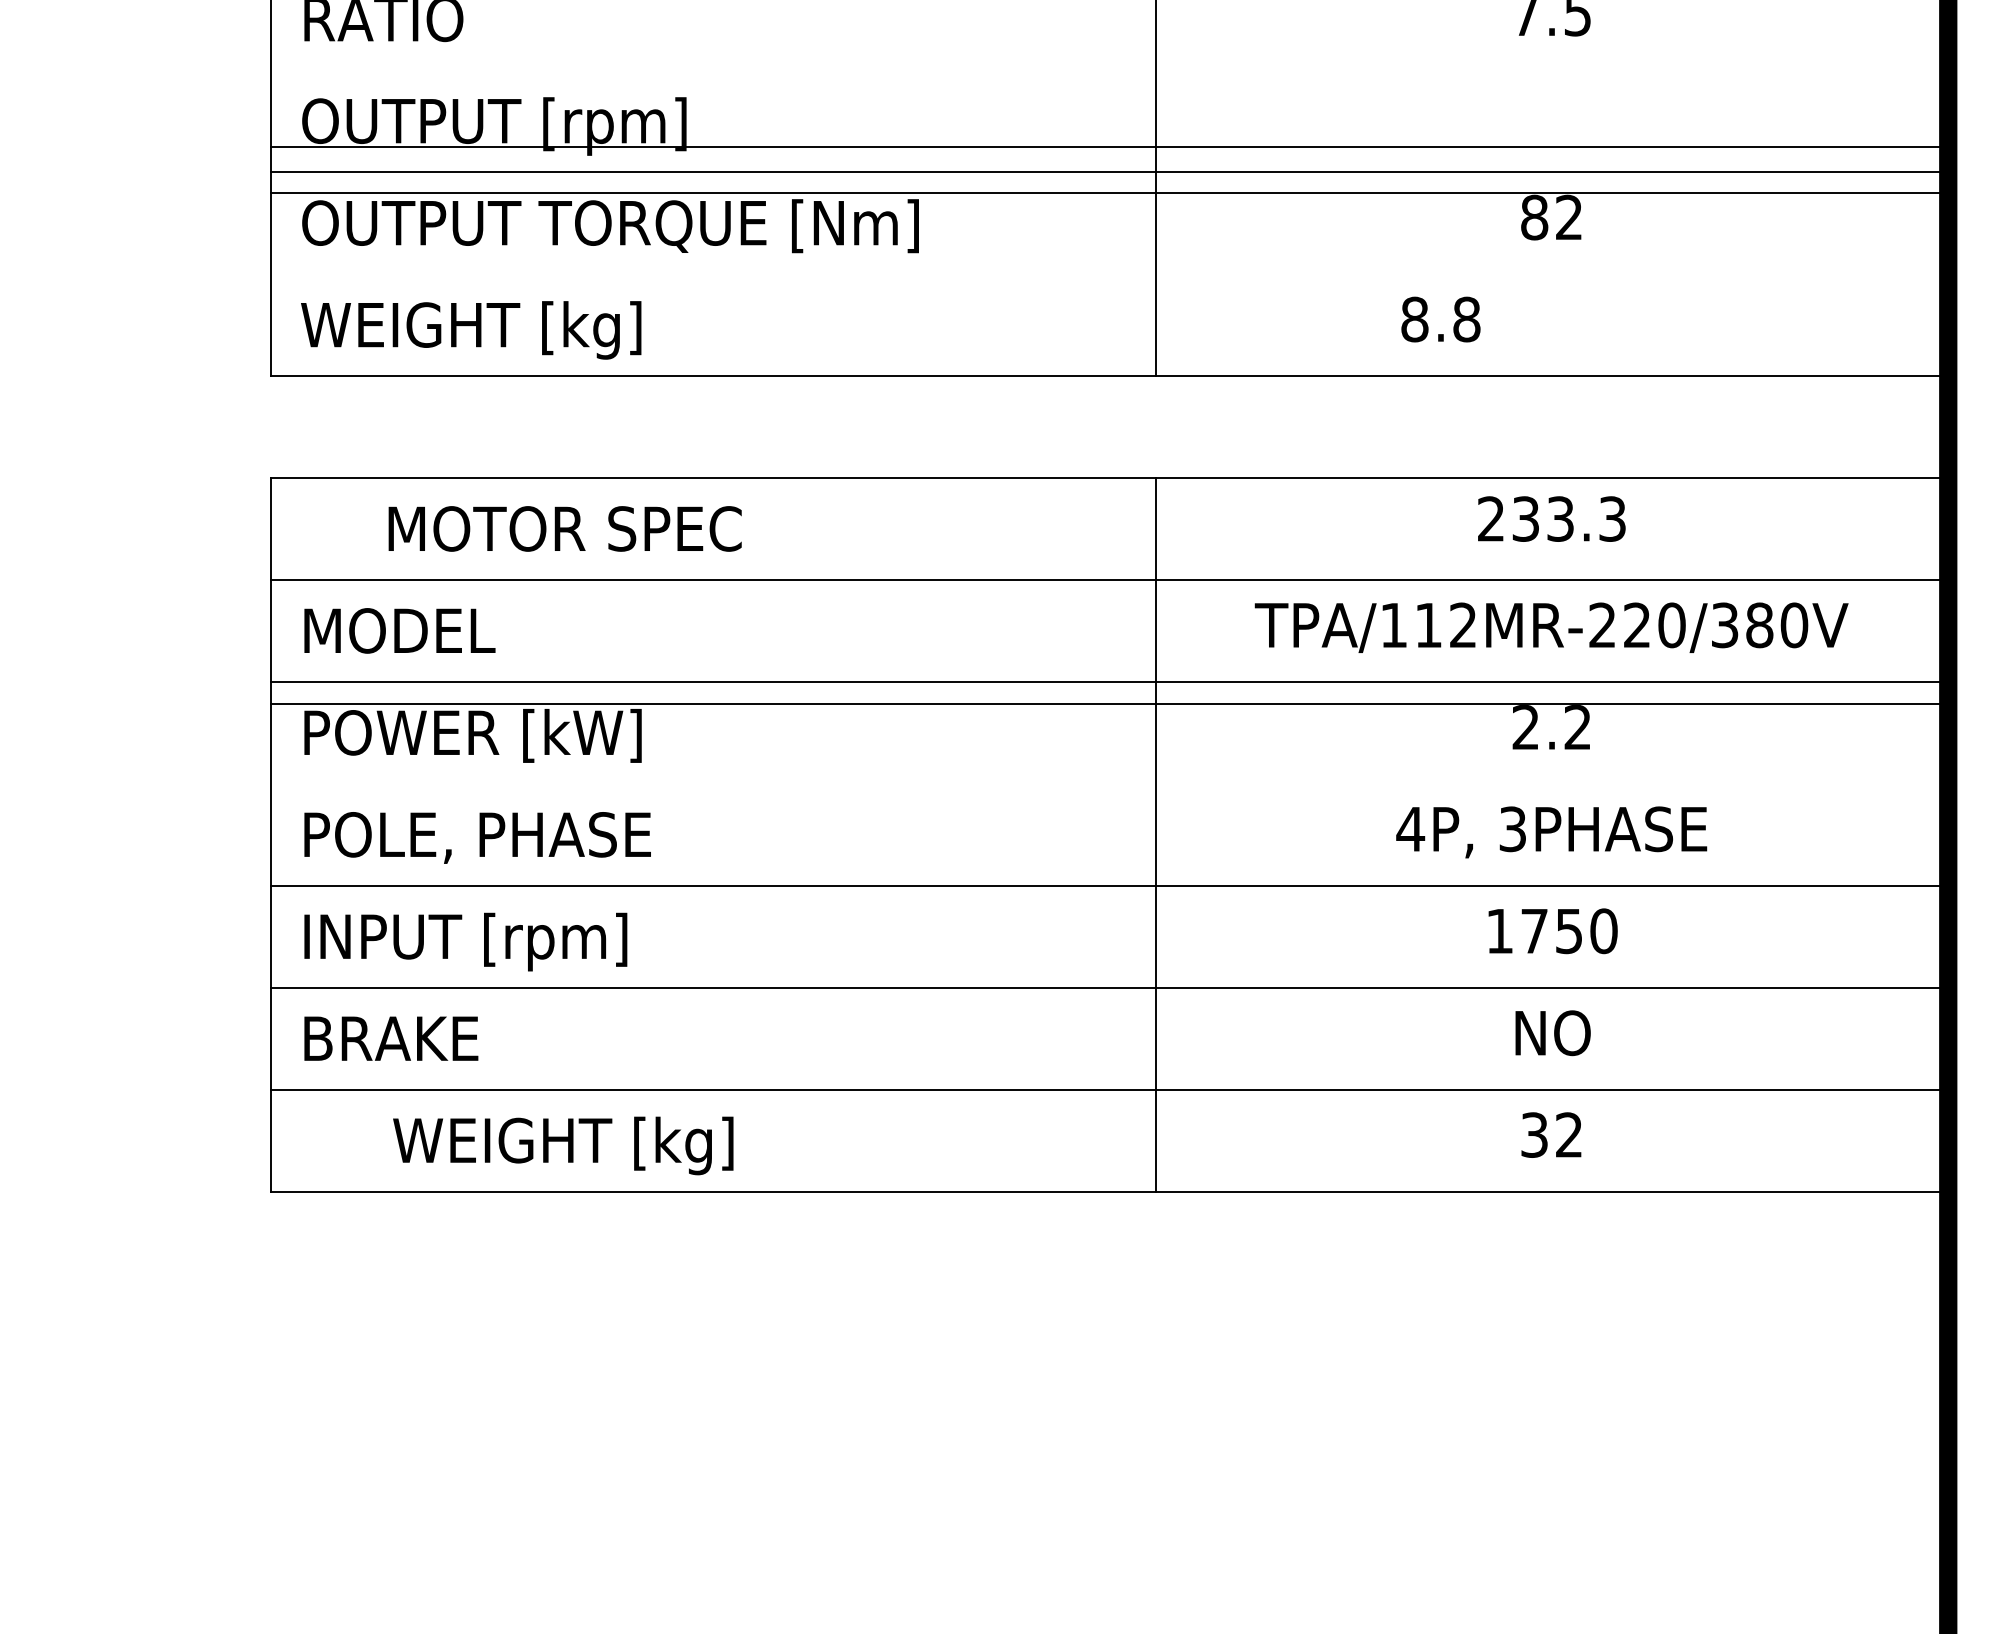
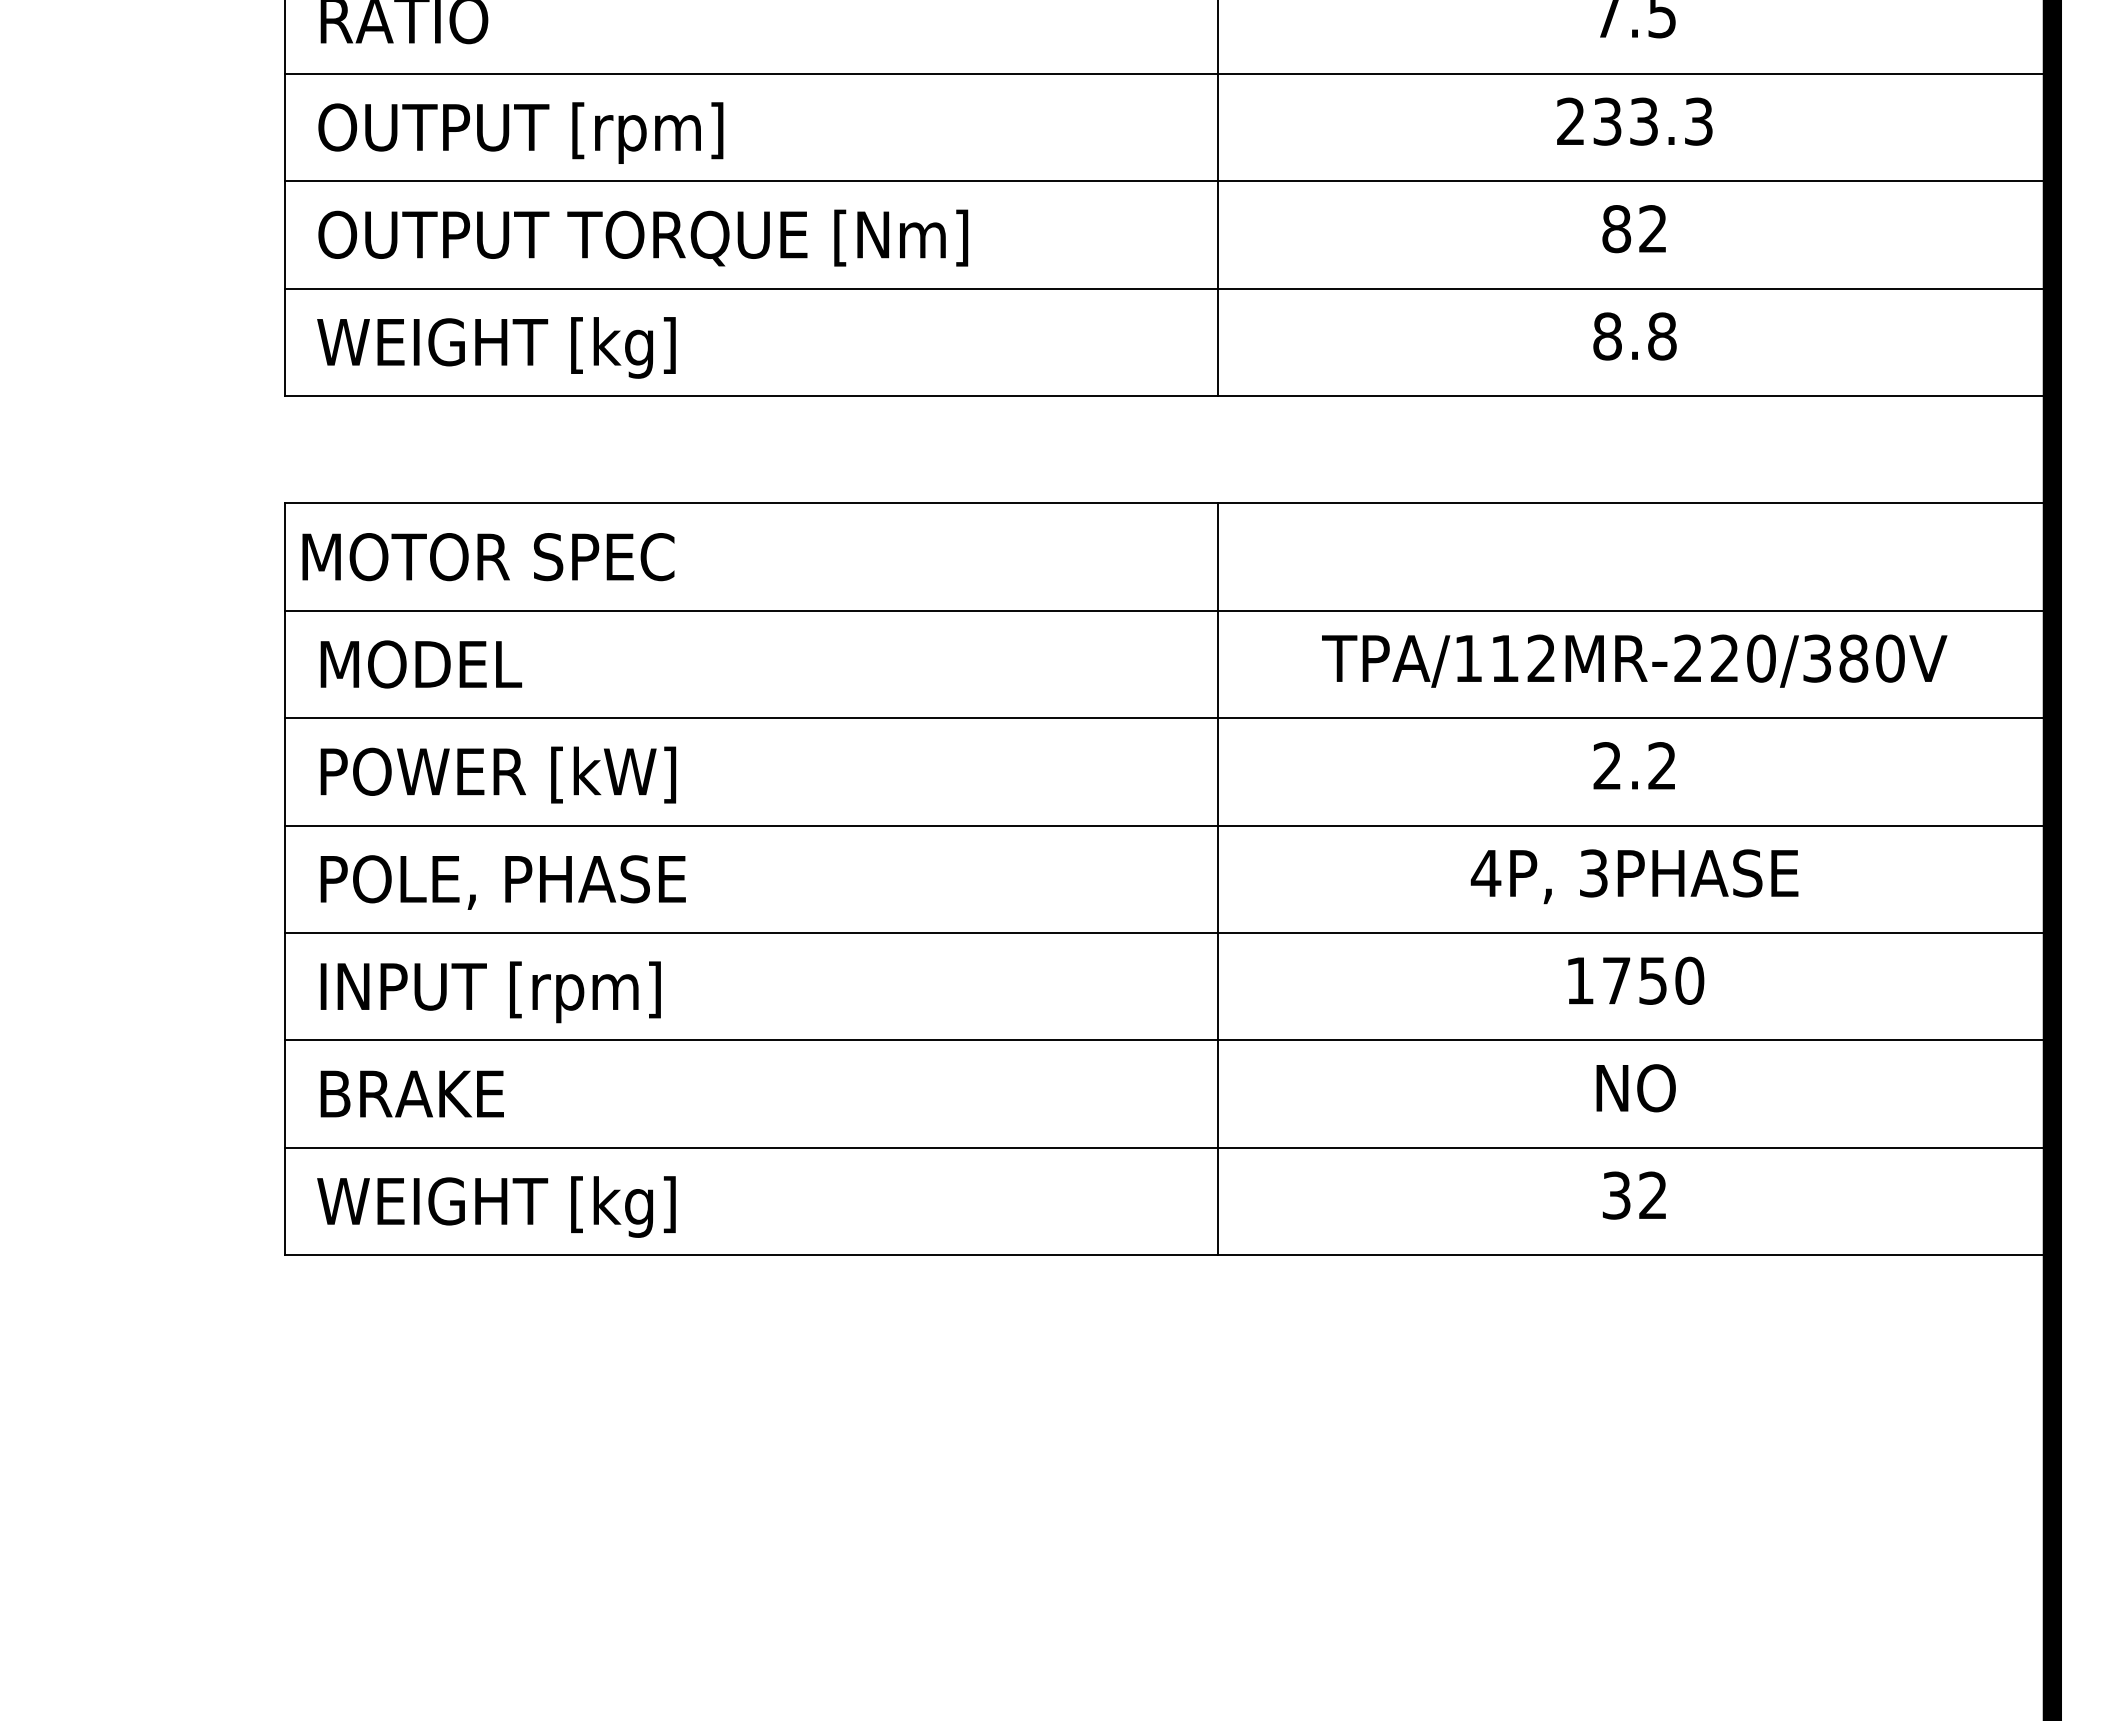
line: (1109, 146) -> (1168, 73), moved
line: (1109, 193) -> (1168, 288), moved
text: (1440, 319) -> (1634, 336), moved
text: (1551, 518) -> (1634, 121), moved
text: (565, 529) -> (488, 557), moved
line: (1109, 704) -> (1168, 825), moved
text: (563, 1145) -> (496, 1206), moved

